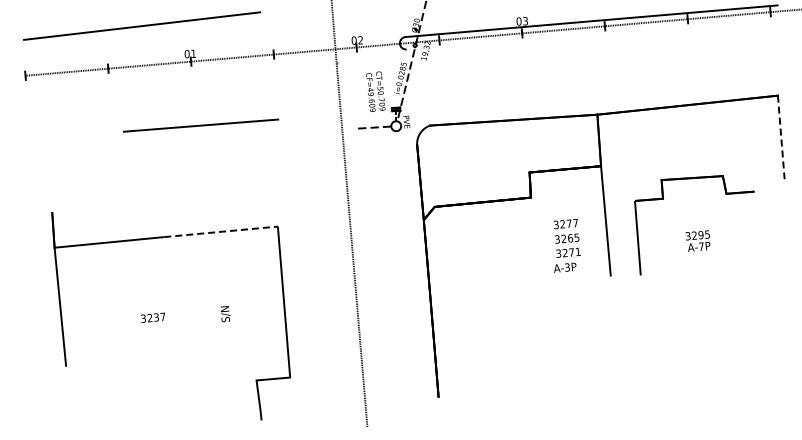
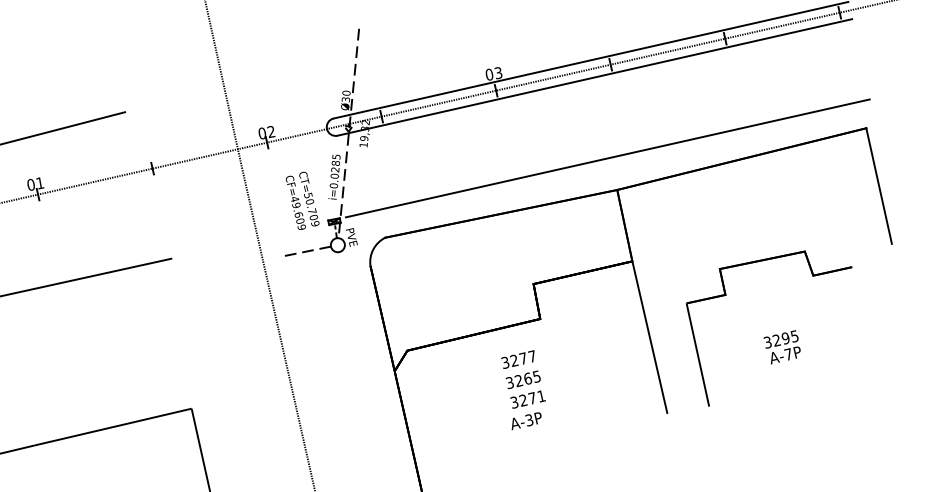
line: (592, 33) -> (594, 77), added
line: (593, 91) -> (607, 158), added
line: (781, 137) -> (879, 186), dashed -> solid
line: (221, 231) -> (113, 426), dashed -> solid
text: (566, 245) -> (523, 389), moved

